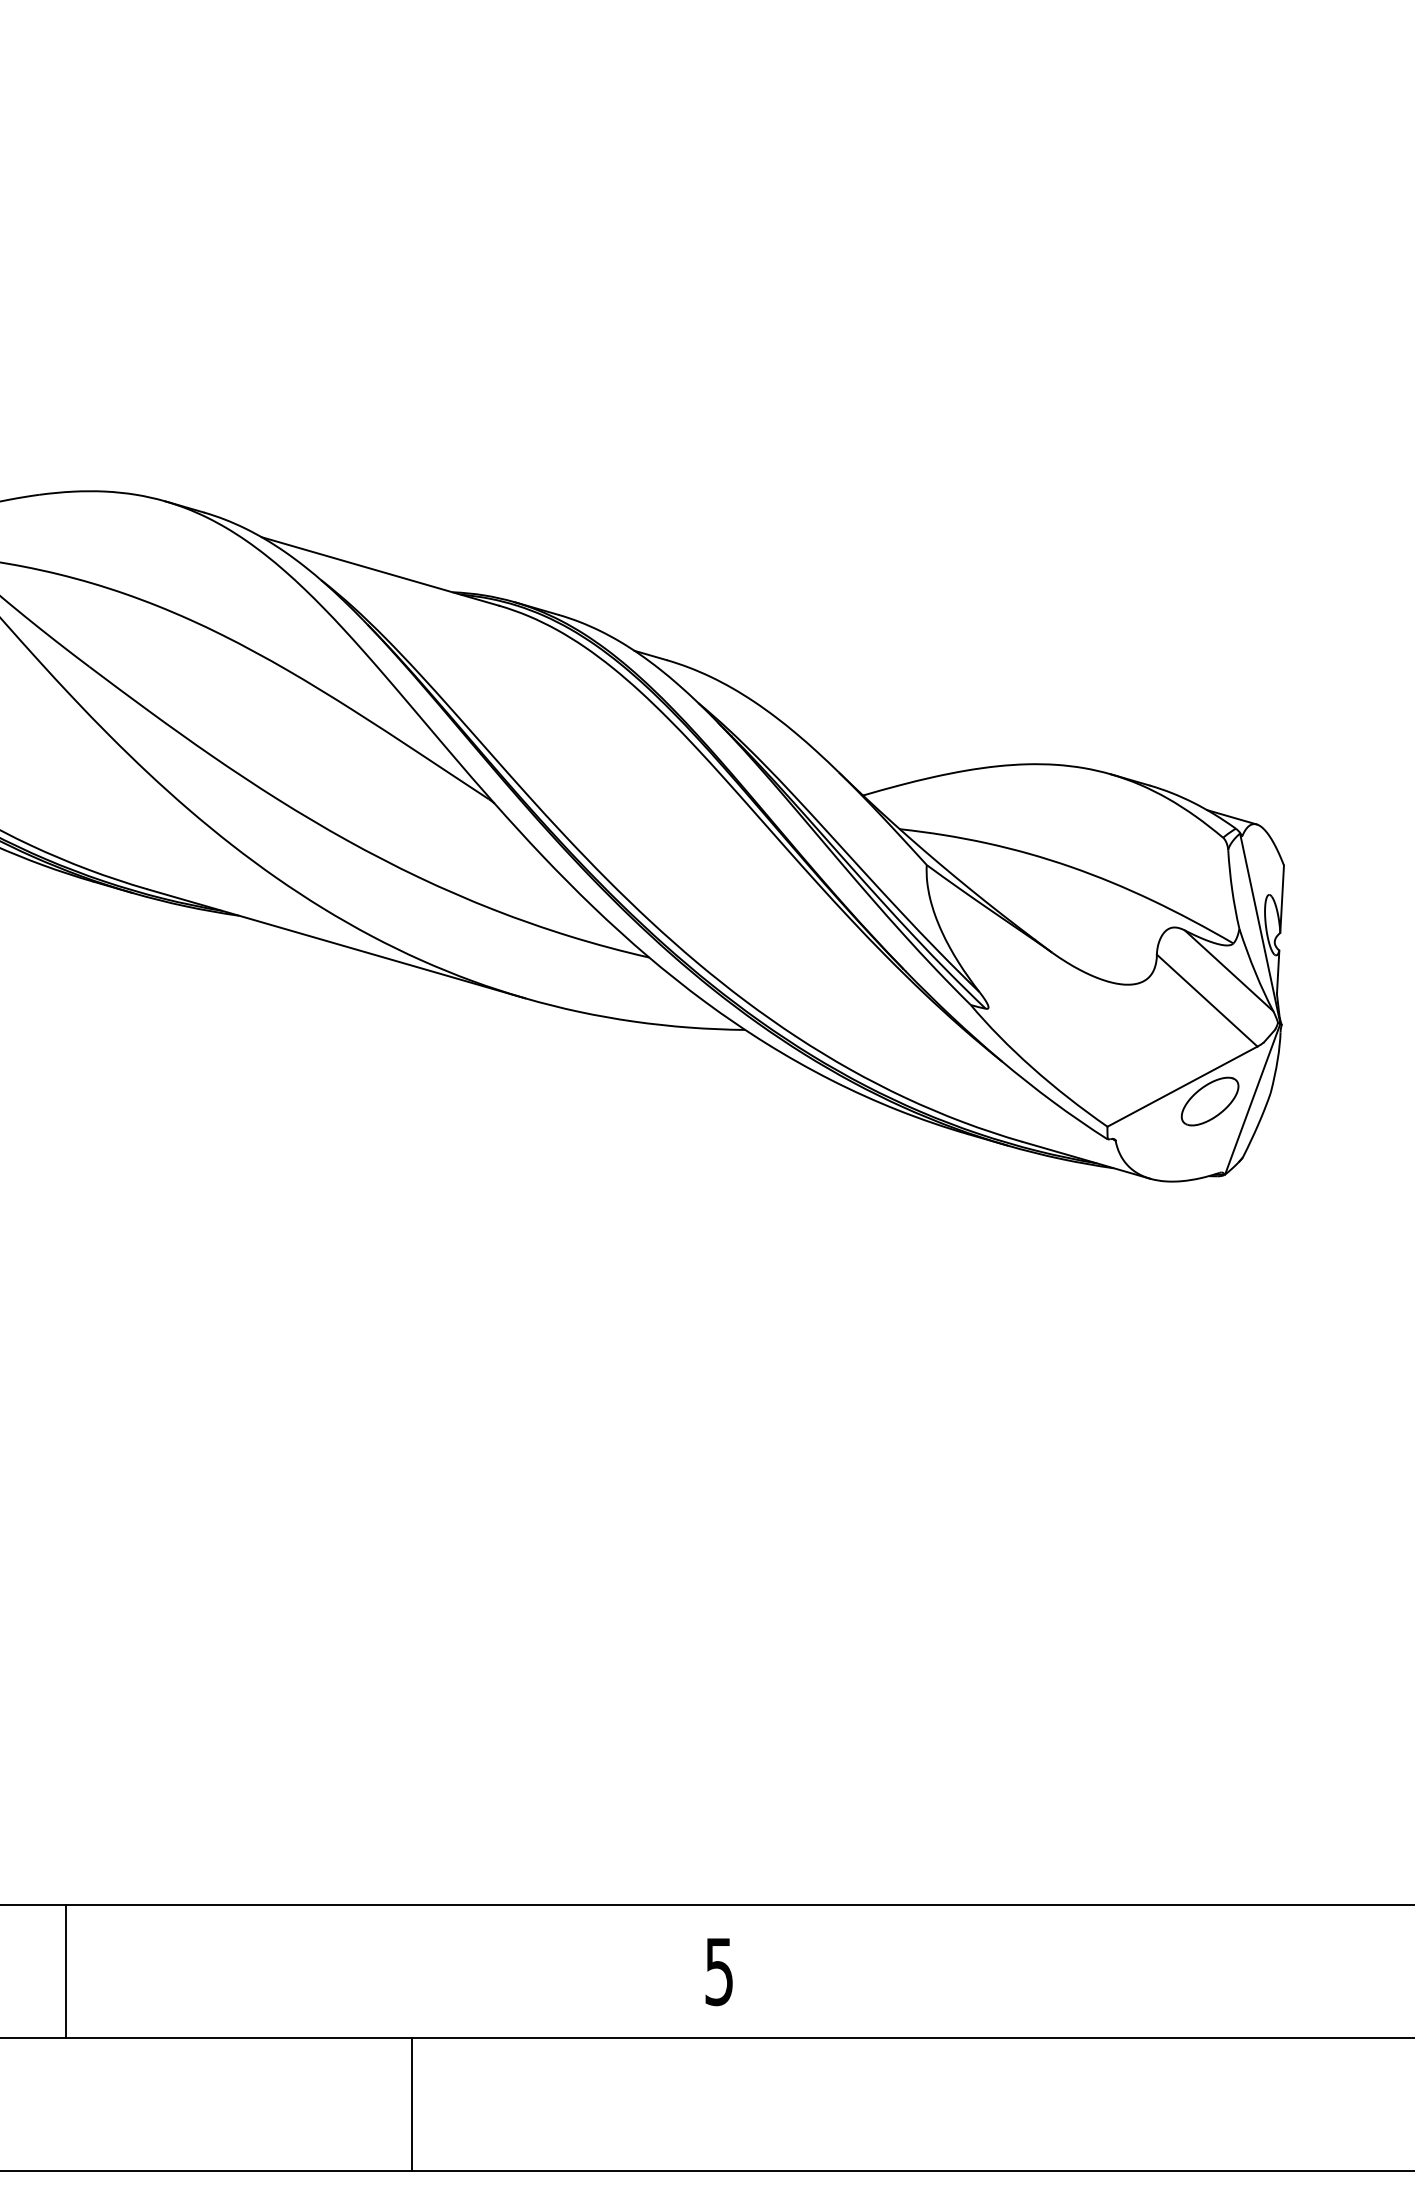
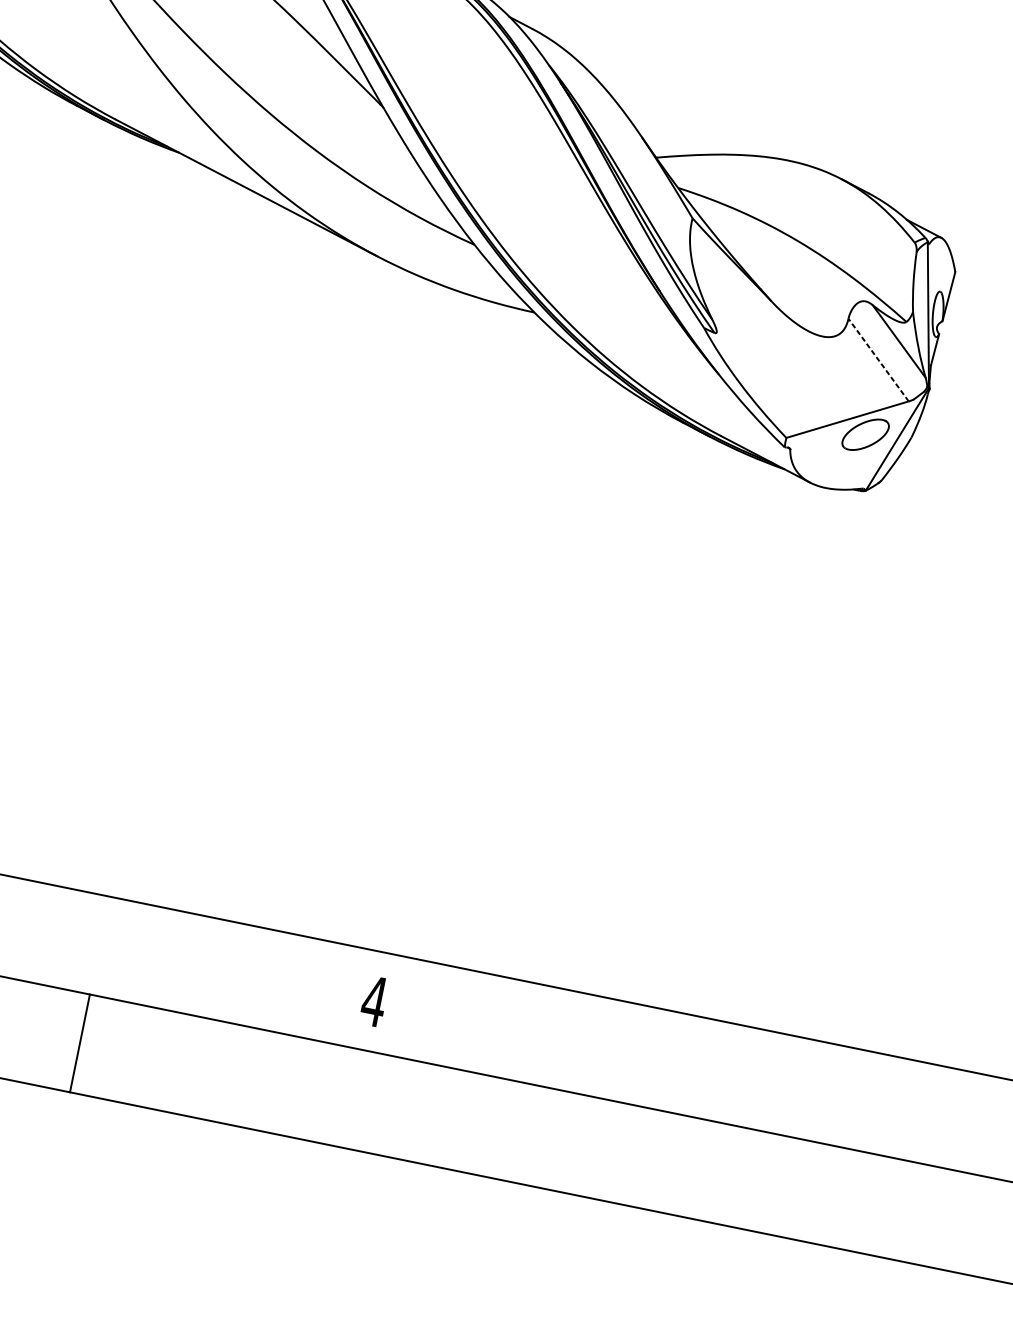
line: (1206, 1000) -> (878, 359), solid -> dashed
text: (719, 1972) -> (374, 1002), 5 -> 4
line: (412, 2104) -> (80, 1043), moved

